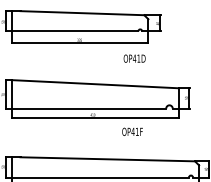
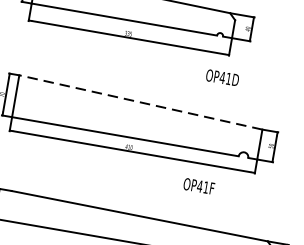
text: (134, 58) -> (222, 77), moved
line: (95, 84) -> (140, 102), solid -> dashed
text: (132, 131) -> (199, 185), moved

